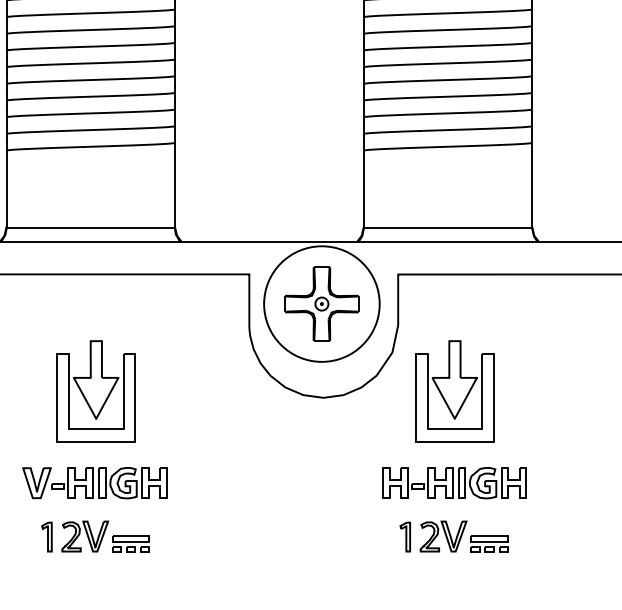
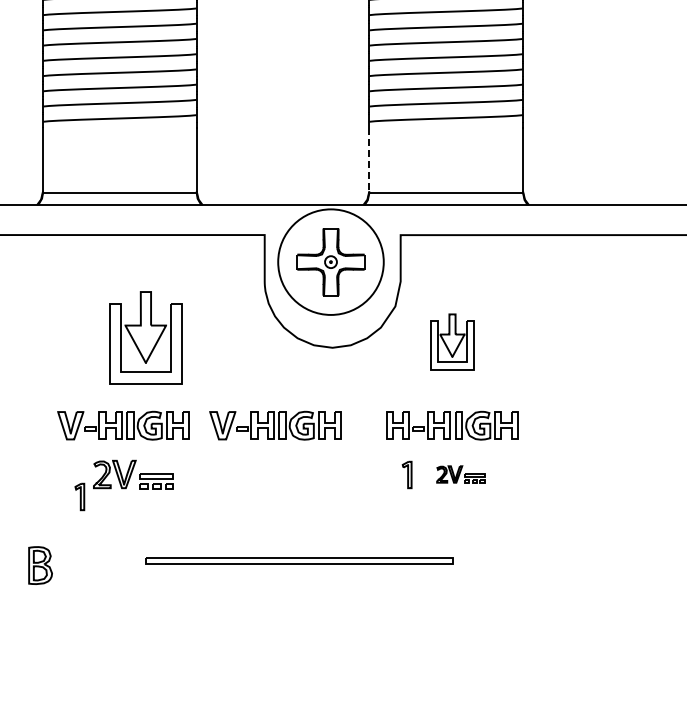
line: (364, 192) -> (369, 160), solid -> dashed
part: (95, 390) -> (145, 337), moved
part: (454, 390) -> (452, 341), size x0.6
part: (261, 482) -> (275, 425), added
part: (46, 536) -> (79, 496), moved
part: (463, 536) -> (460, 474), size x0.6

